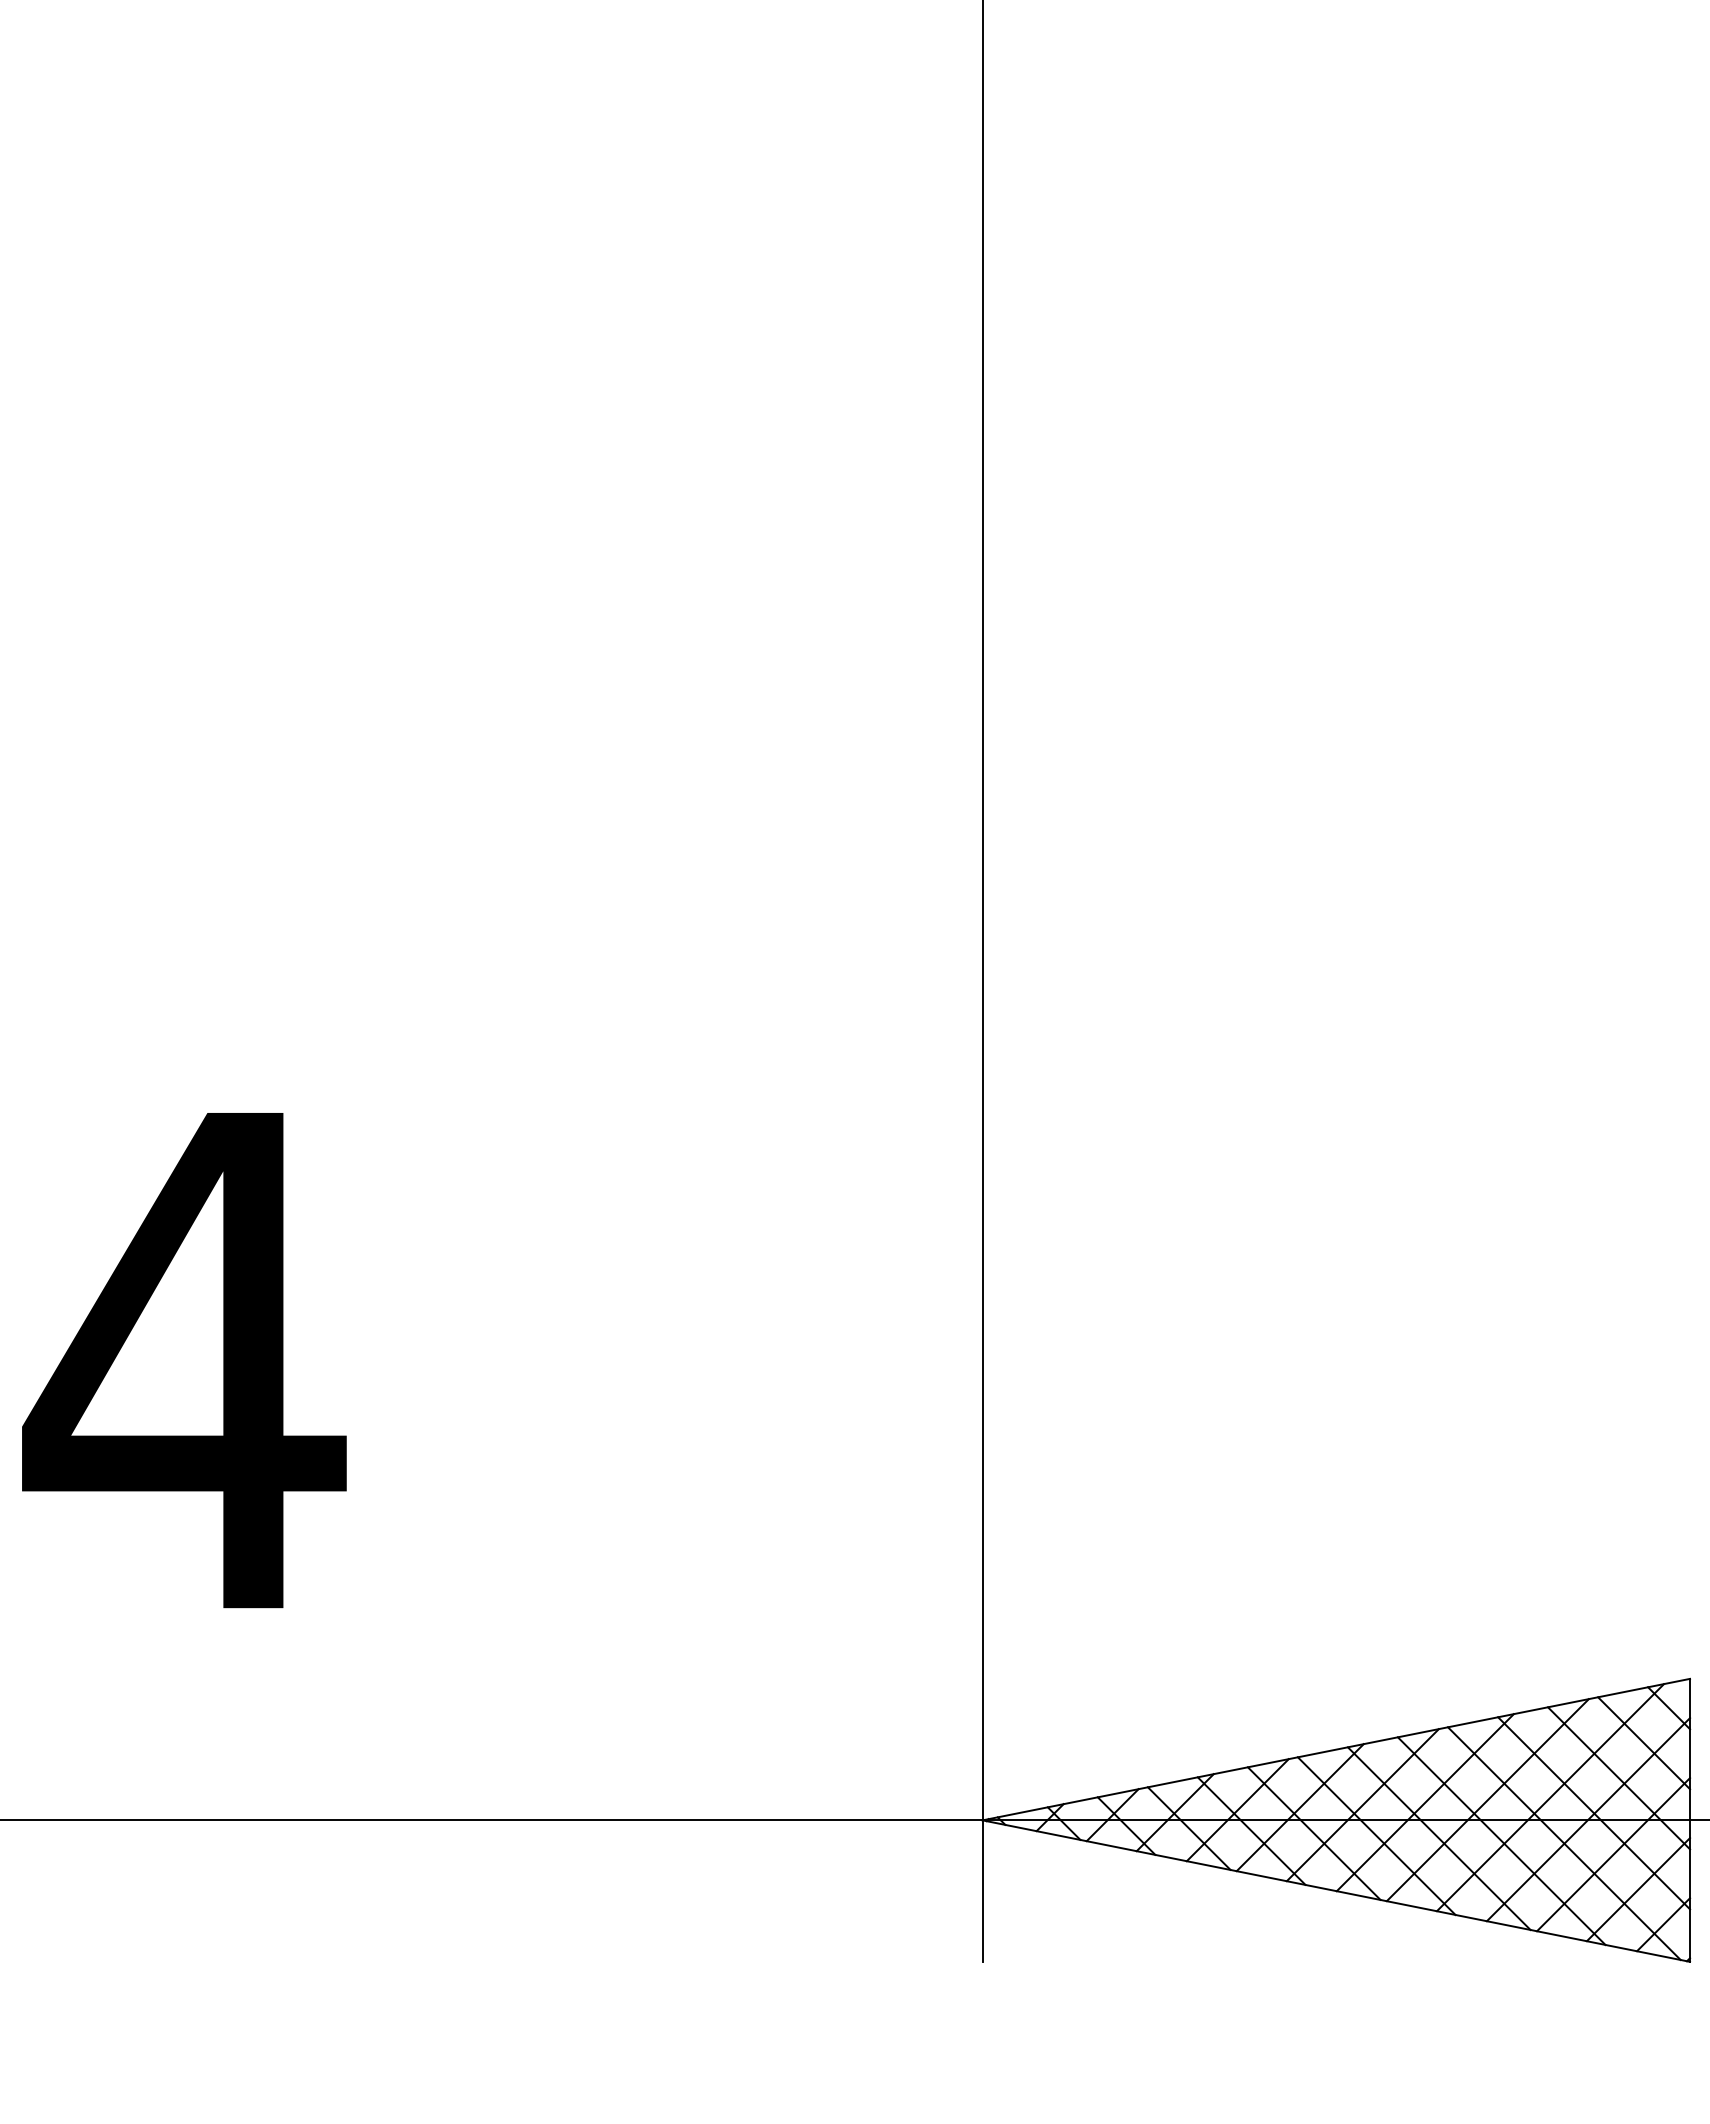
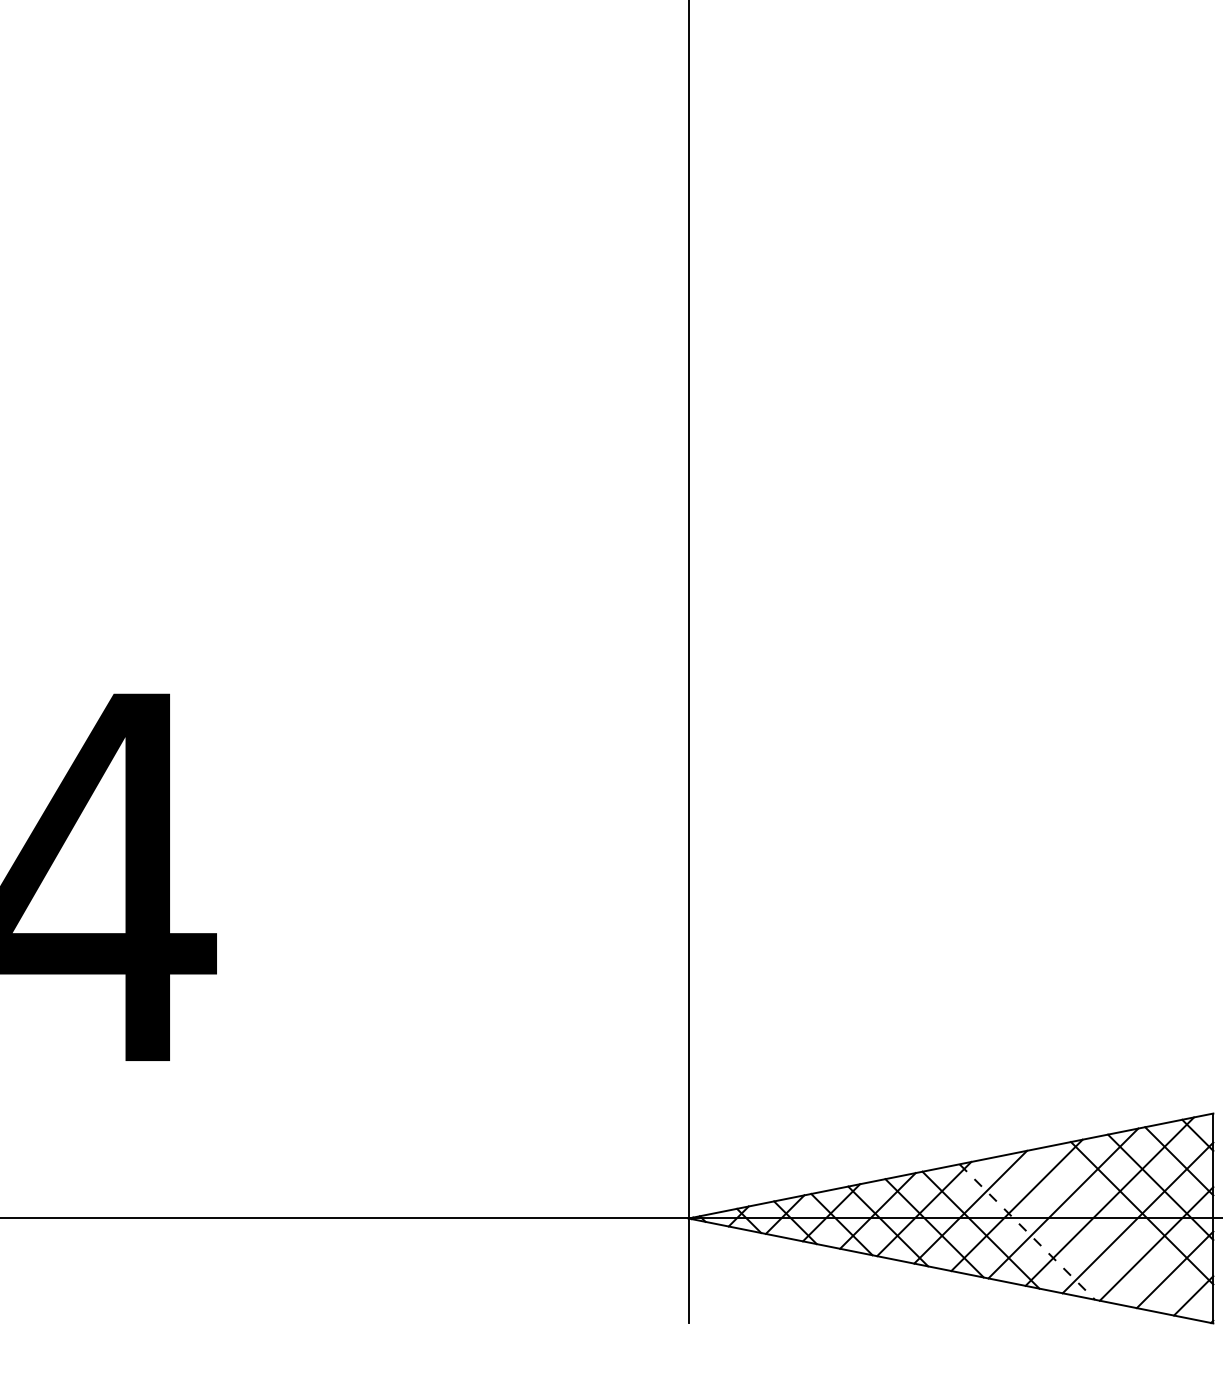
line: (1439, 1839) -> (1027, 1232), solid -> dashed
line: (1501, 1841) -> (1073, 1234), removed
line: (1563, 1843) -> (1119, 1235), removed

